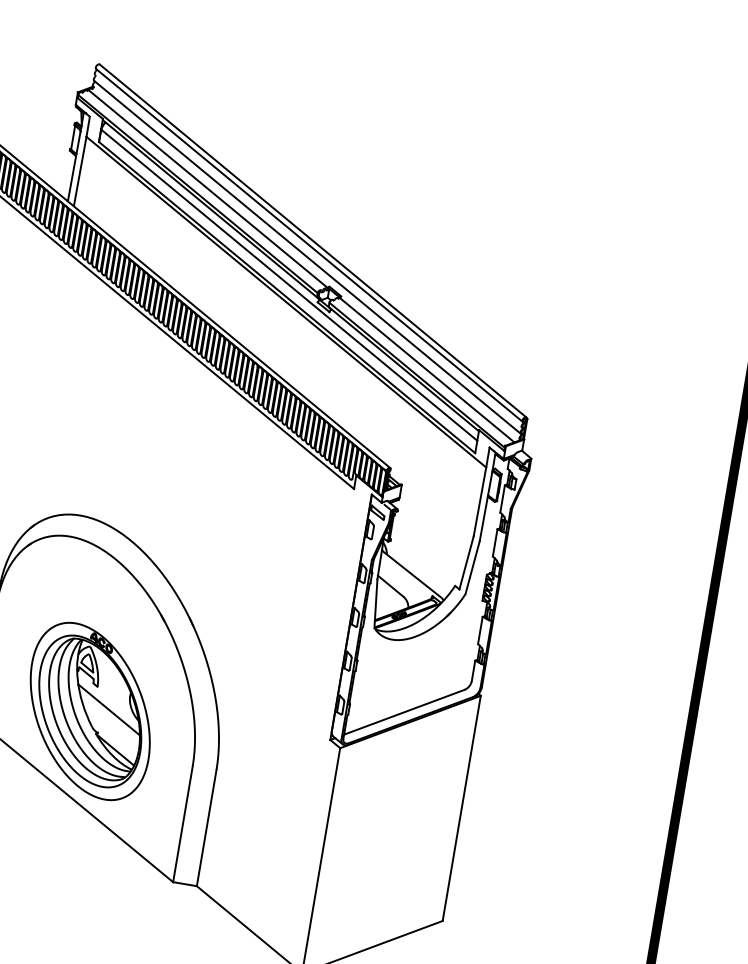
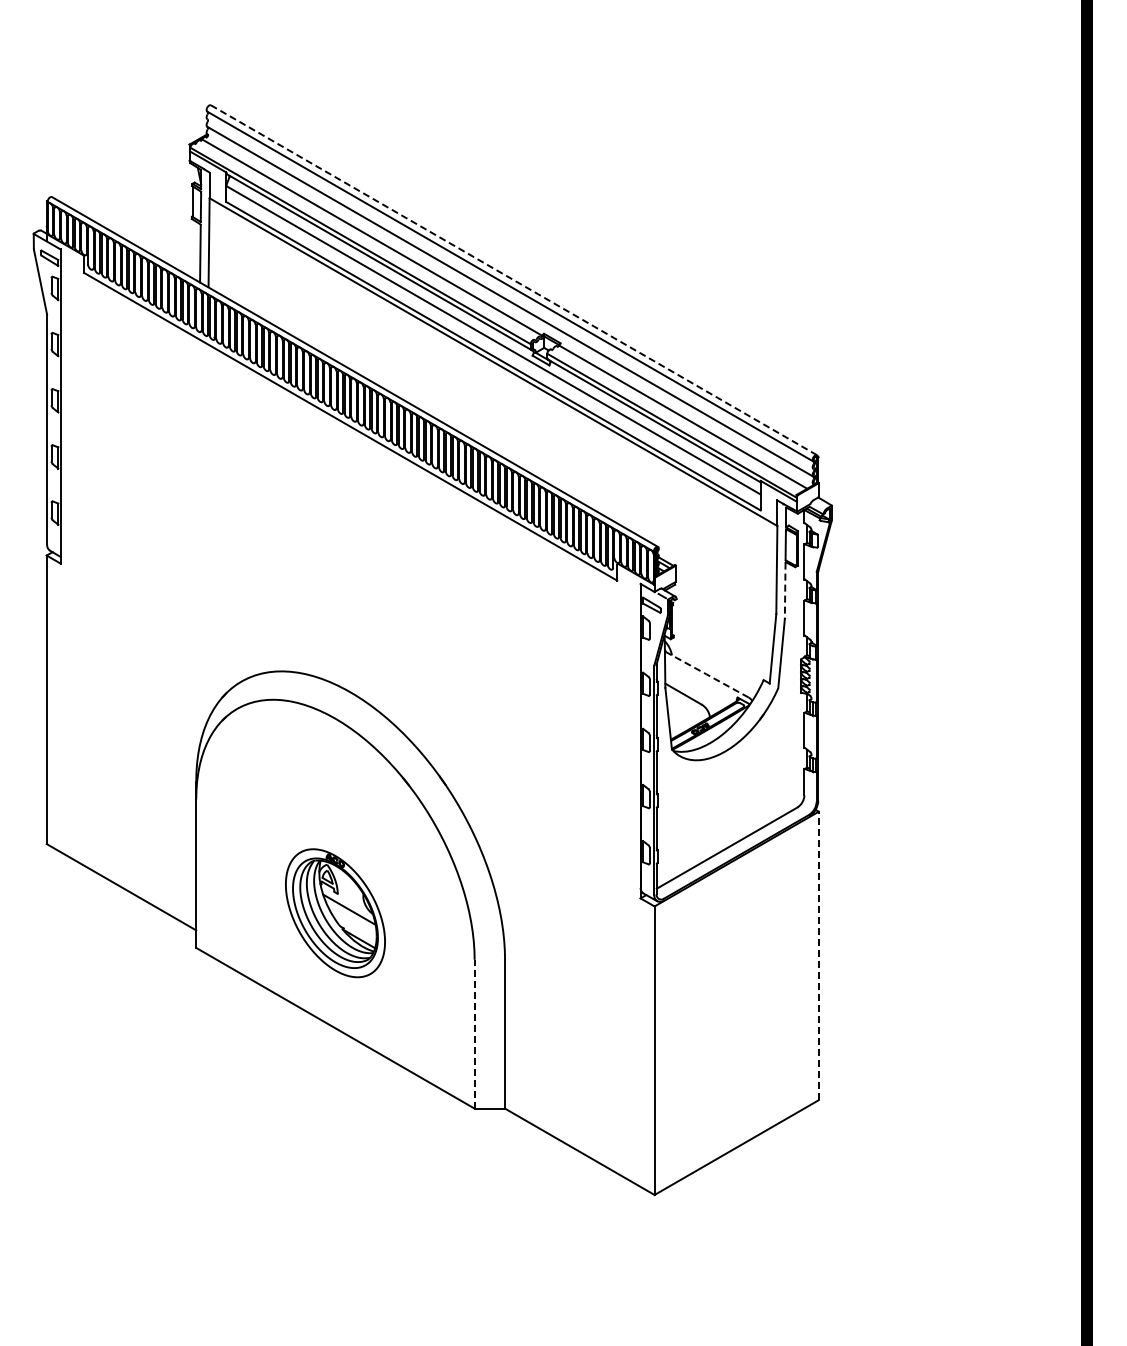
line: (313, 241) -> (514, 280), solid -> dashed
line: (483, 519) -> (785, 591), solid -> dashed
line: (411, 574) -> (706, 674), solid -> dashed
part: (90, 710) -> (335, 912), size x0.6
line: (461, 808) -> (818, 955), solid -> dashed
line: (182, 823) -> (474, 1033), solid -> dashed

